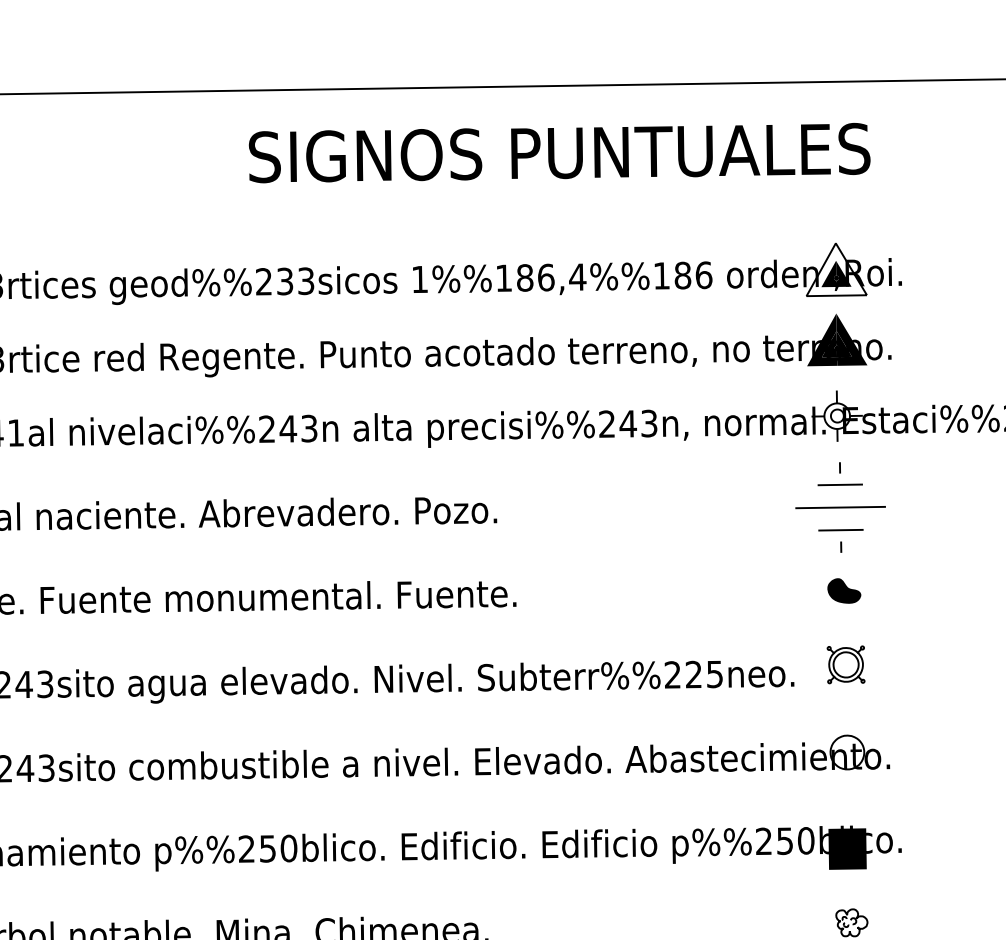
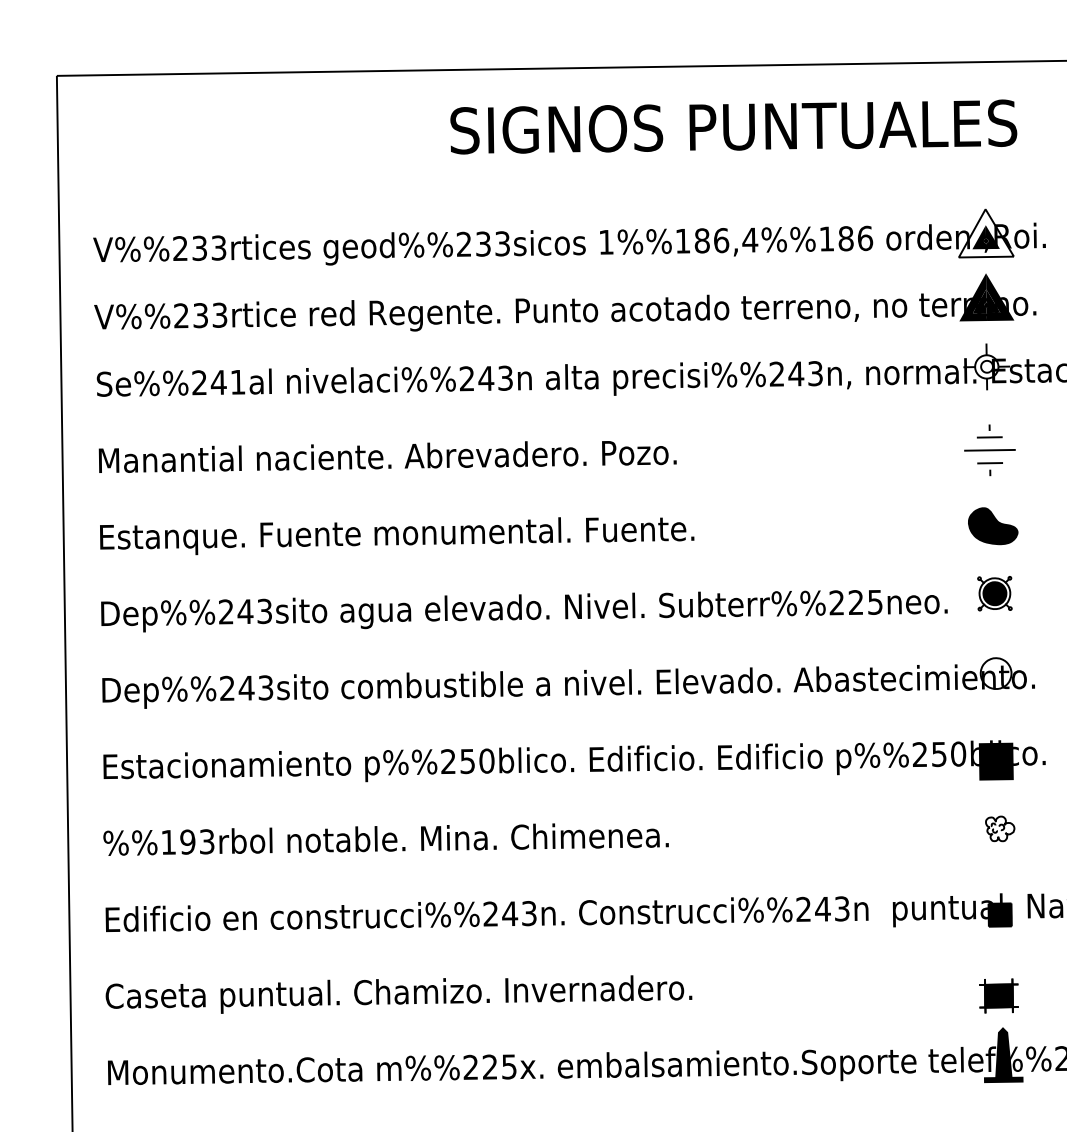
part: (840, 507) -> (989, 450), size x0.62
part: (844, 591) -> (993, 526), size x1.67
fill: (845, 664) -> (994, 593), added

